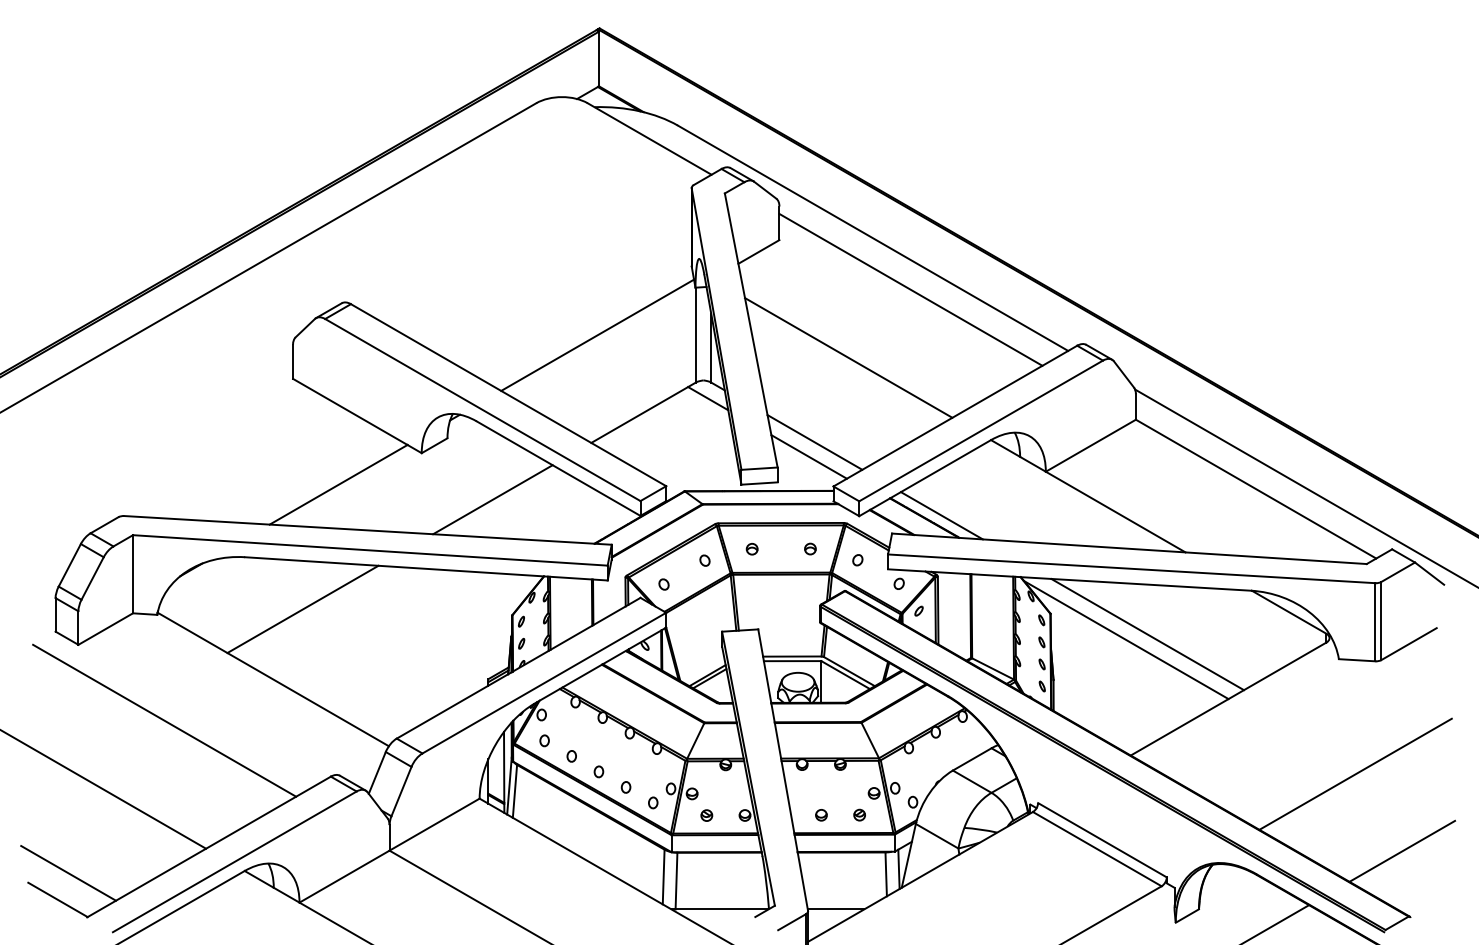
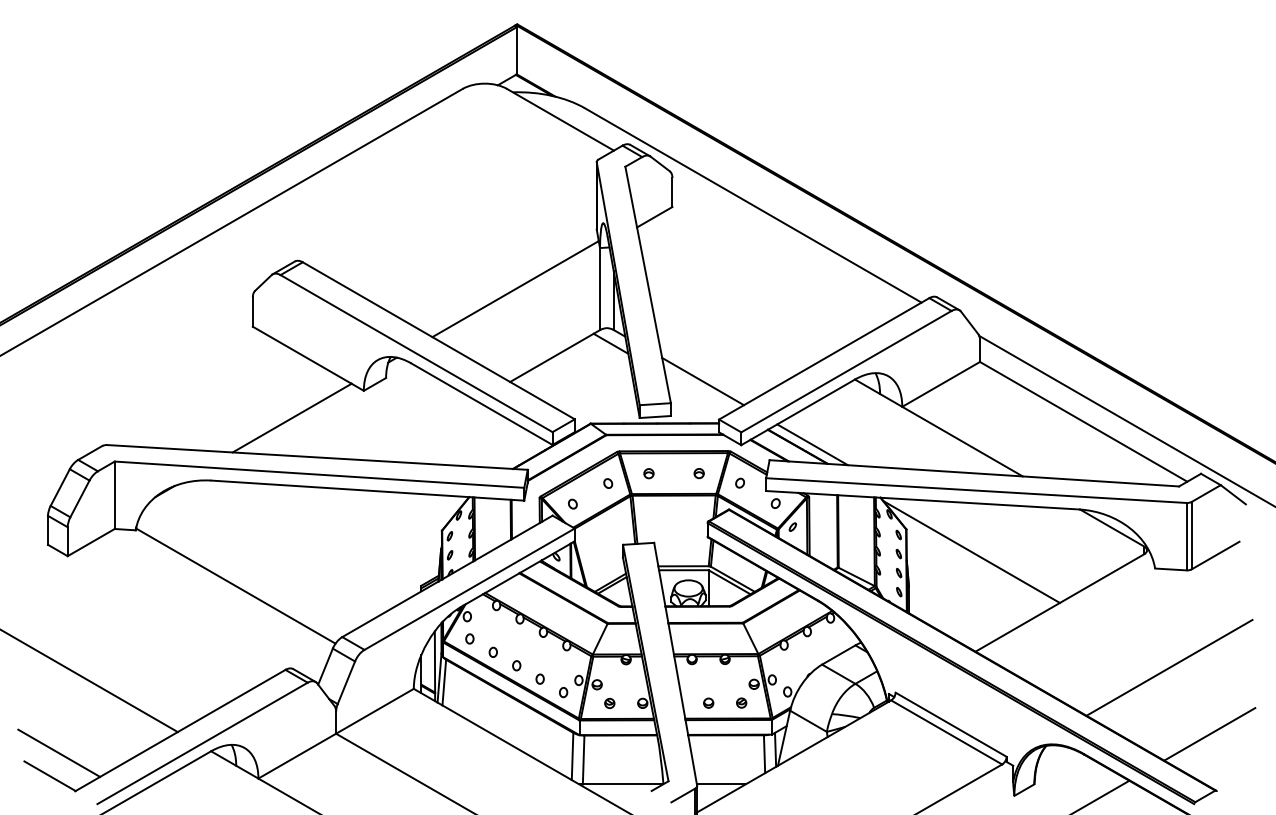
line: (910, 289) -> (785, 249), removed
line: (848, 357) -> (732, 308), removed
line: (808, 456) -> (697, 393), removed
line: (492, 499) -> (424, 430), removed
line: (302, 609) -> (261, 525), removed
line: (1147, 634) -> (989, 547), removed
line: (164, 720) -> (141, 621), removed

